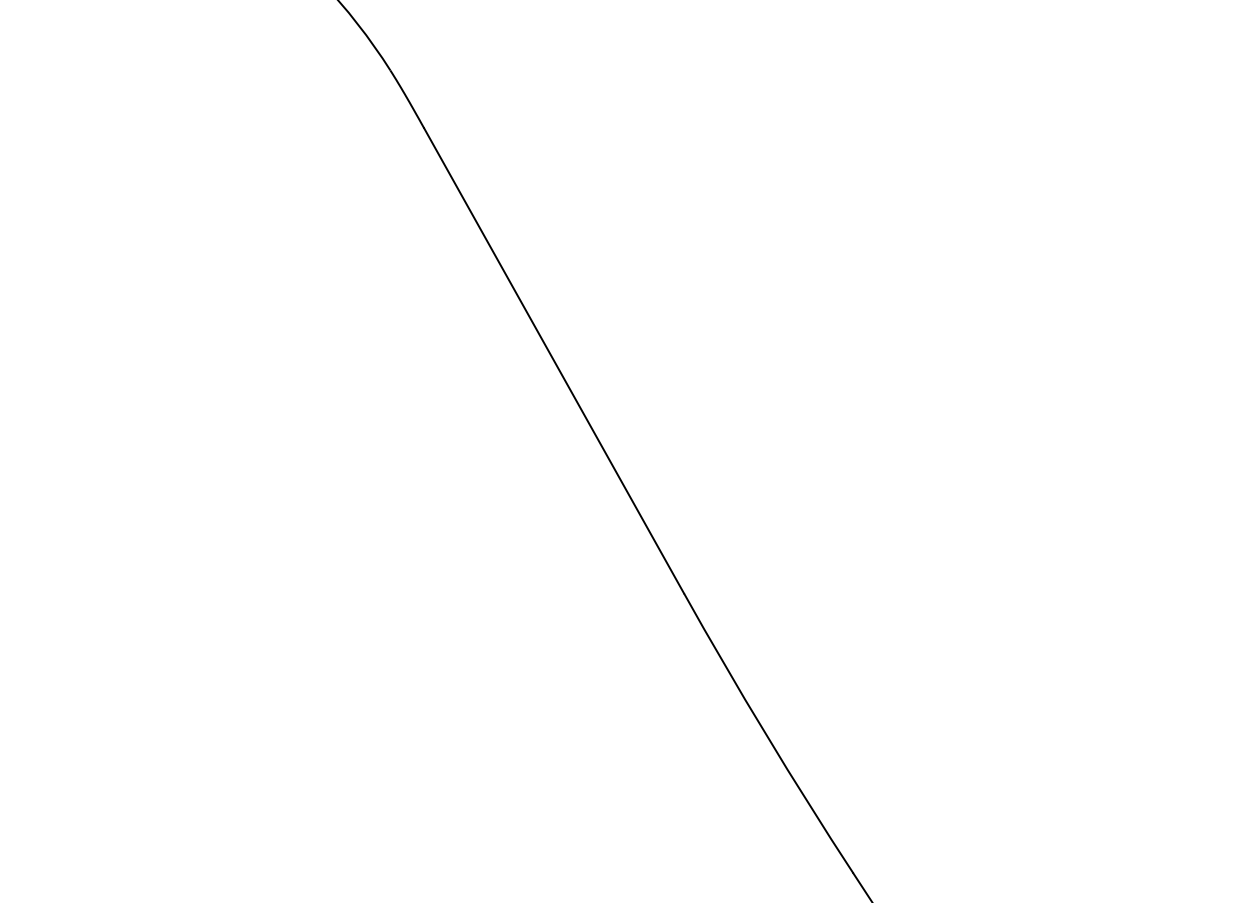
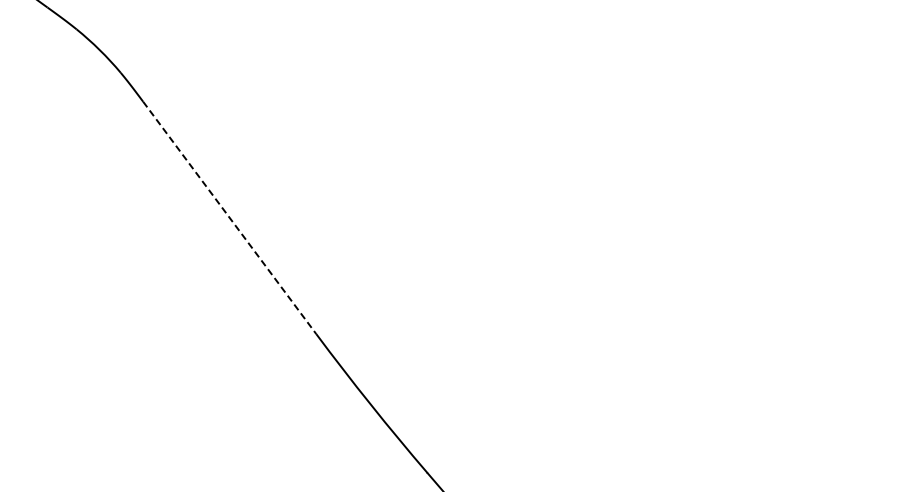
line: (553, 360) -> (229, 217), solid -> dashed

